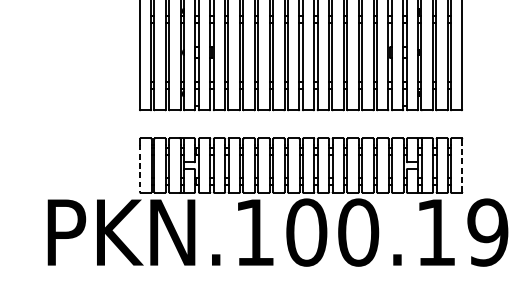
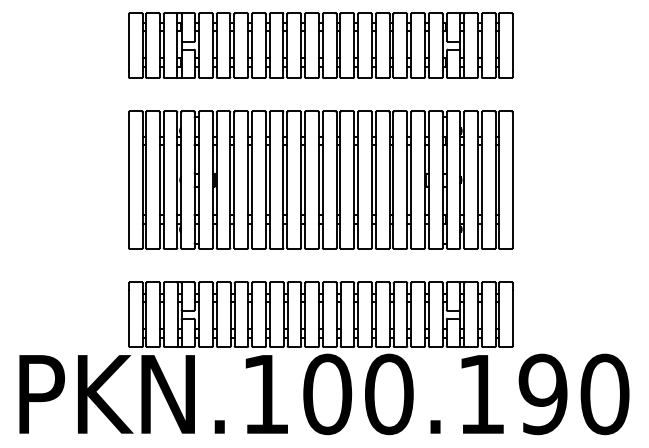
line: (462, 167) -> (512, 317), dashed -> solid
line: (140, 168) -> (129, 318), dashed -> solid

